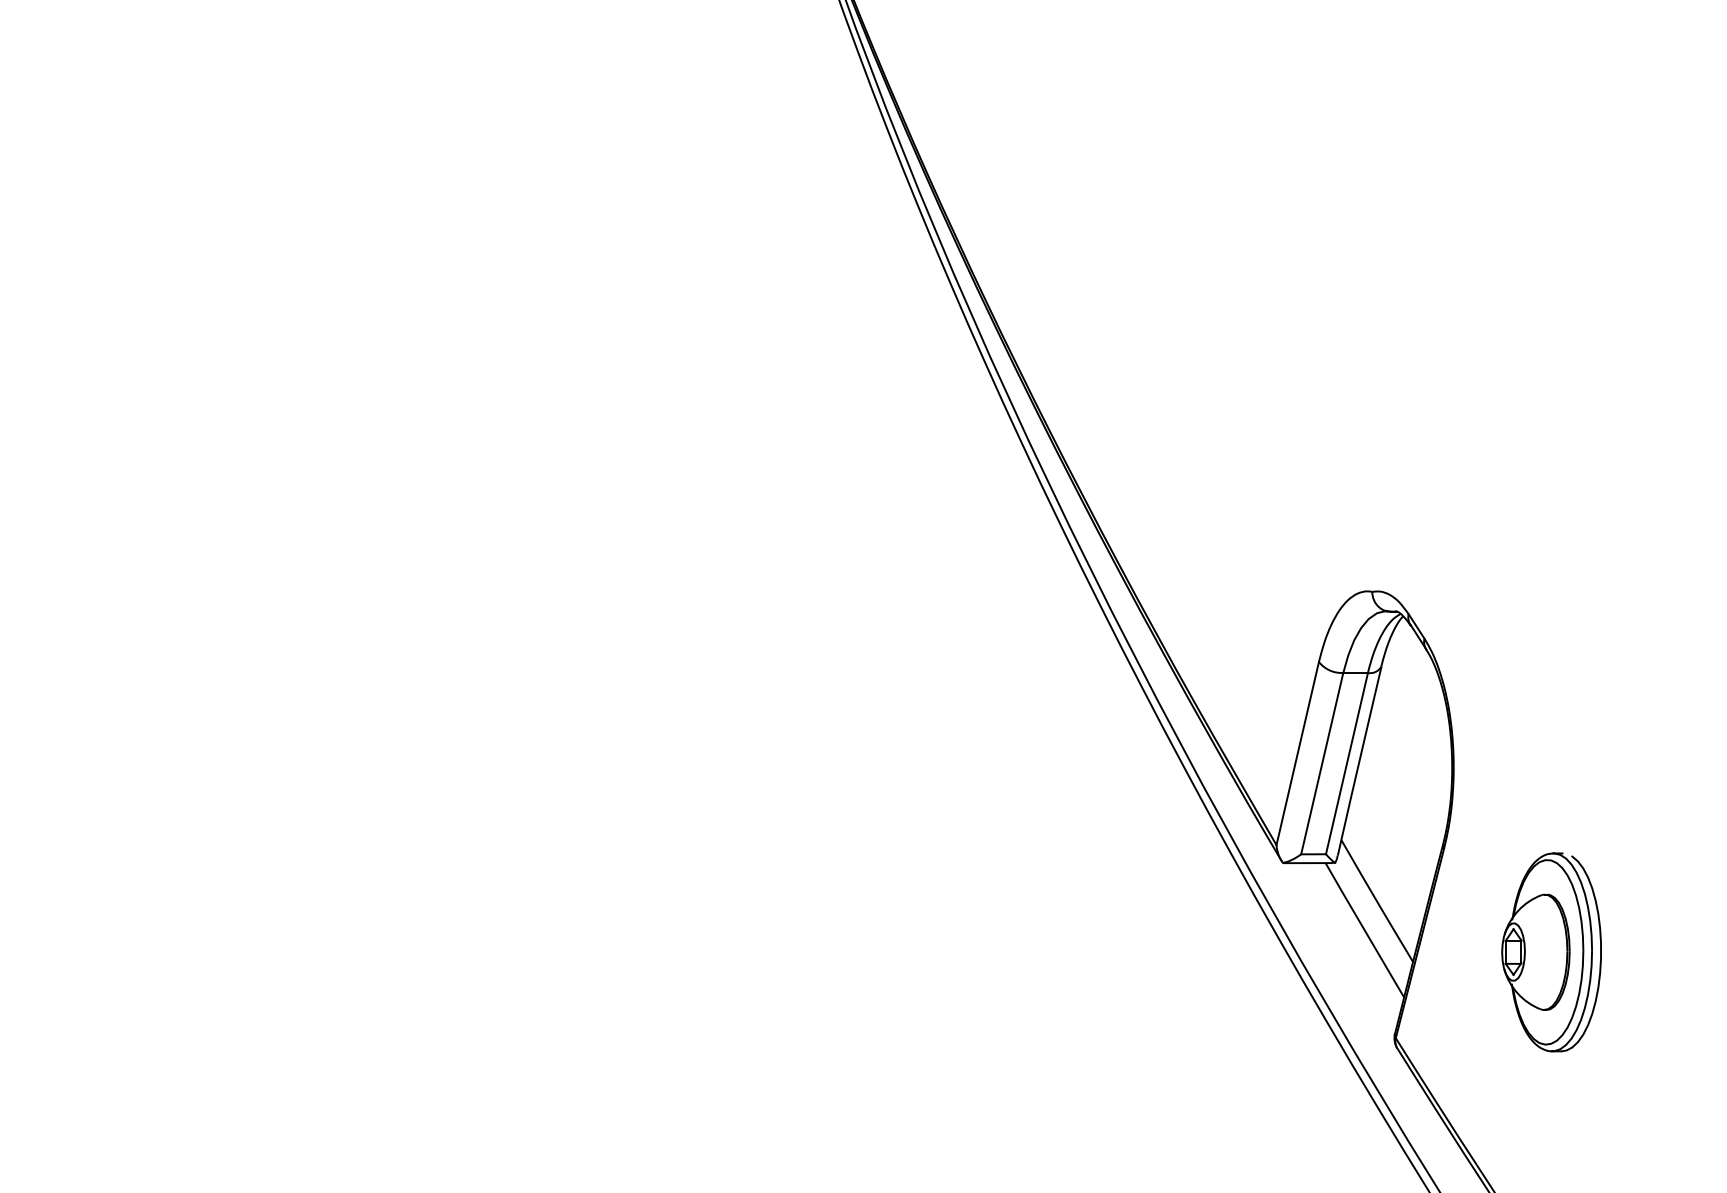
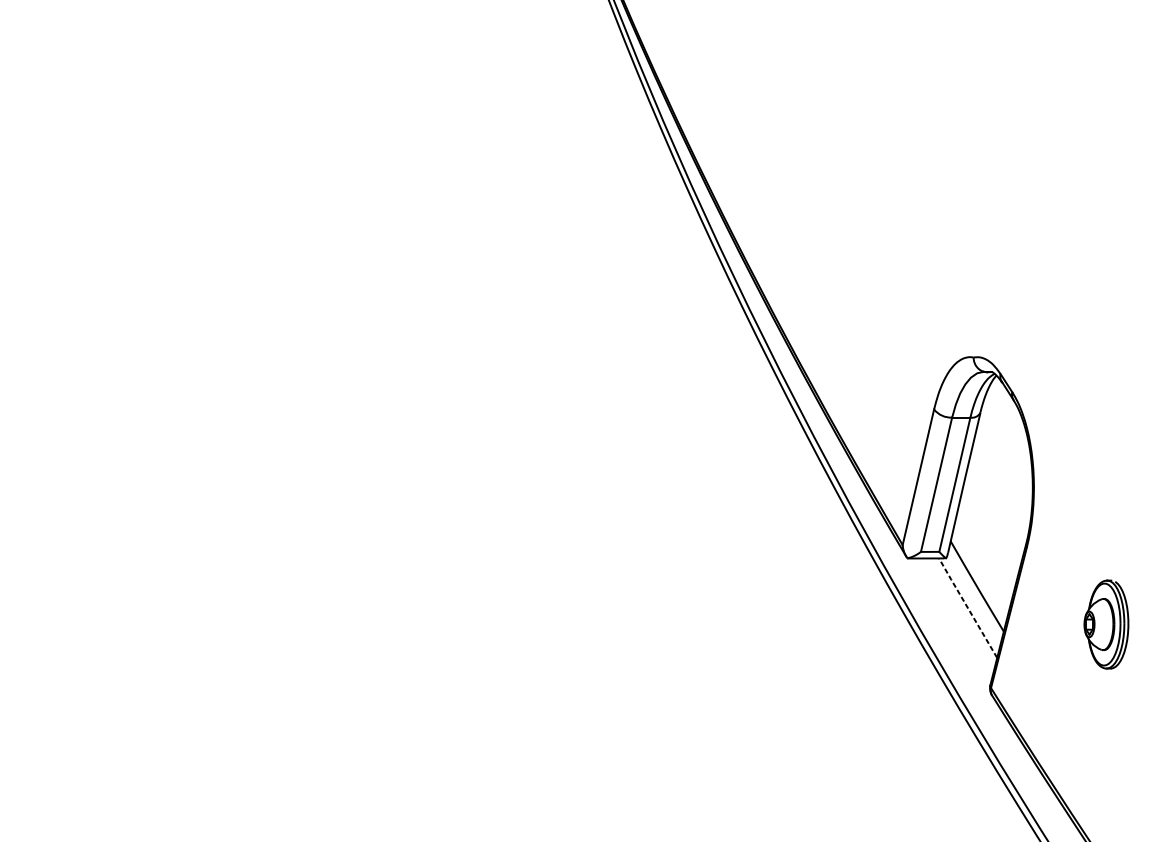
line: (1364, 929) -> (967, 607), solid -> dashed
part: (1551, 952) -> (1106, 624), size x0.6

